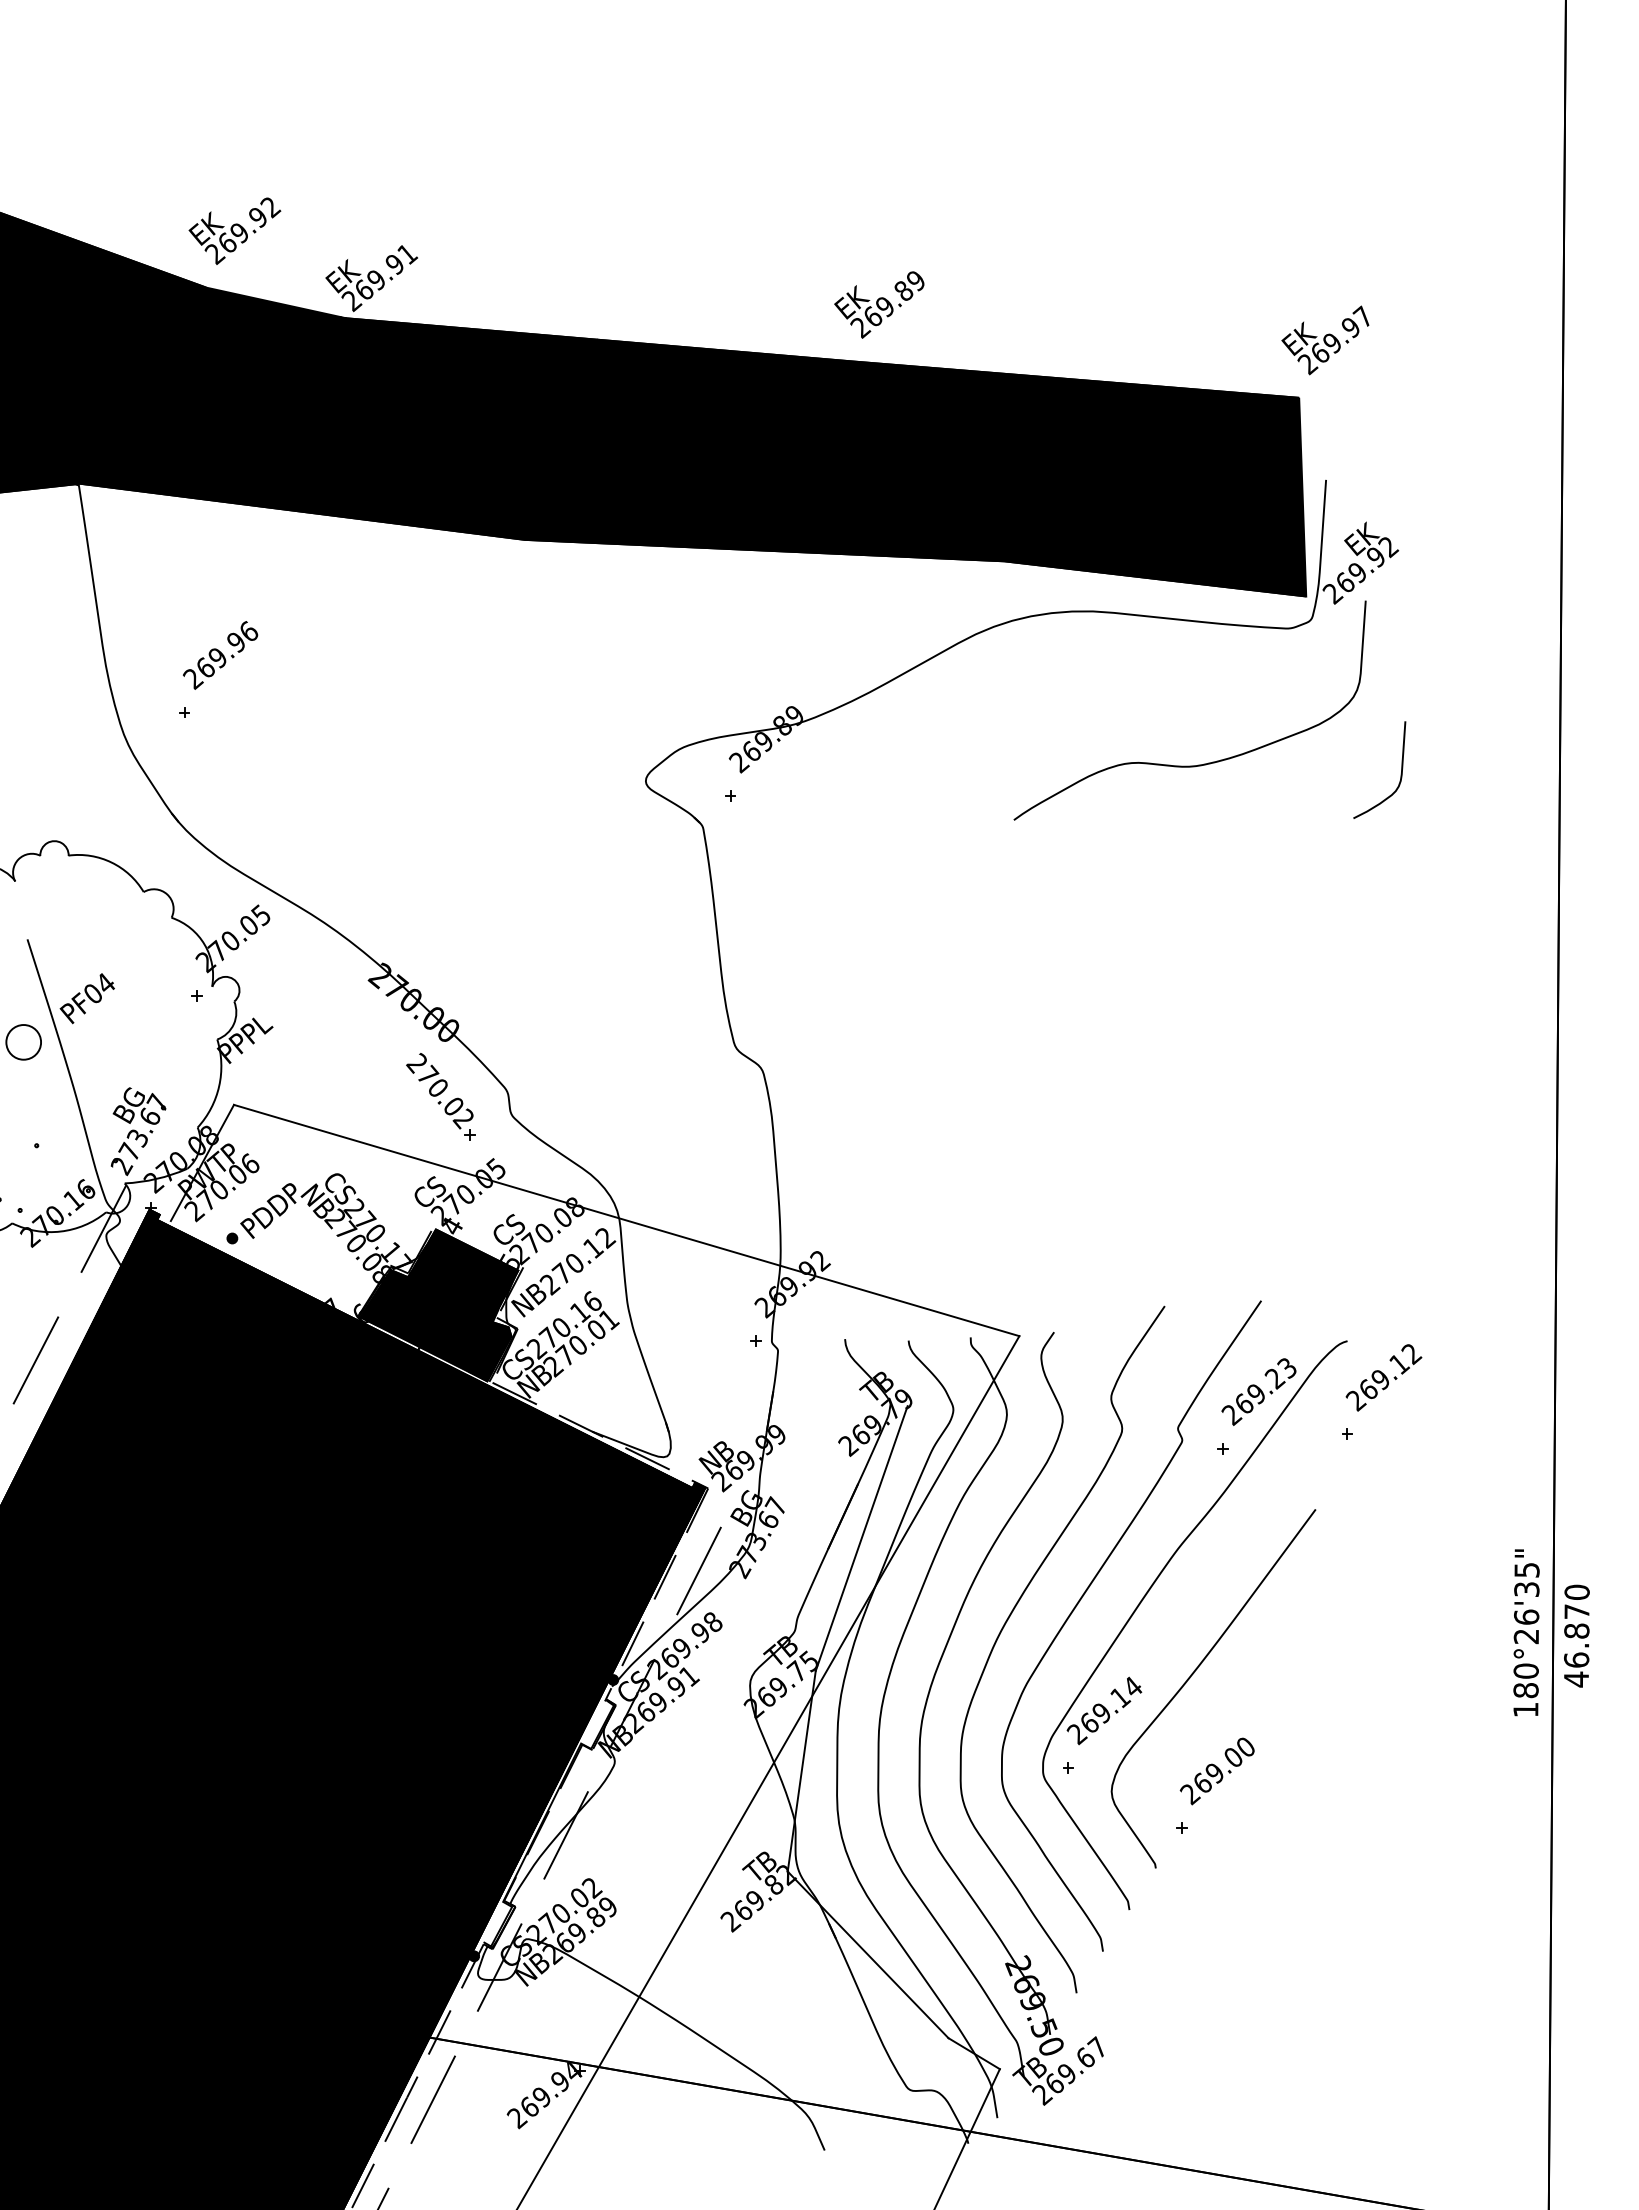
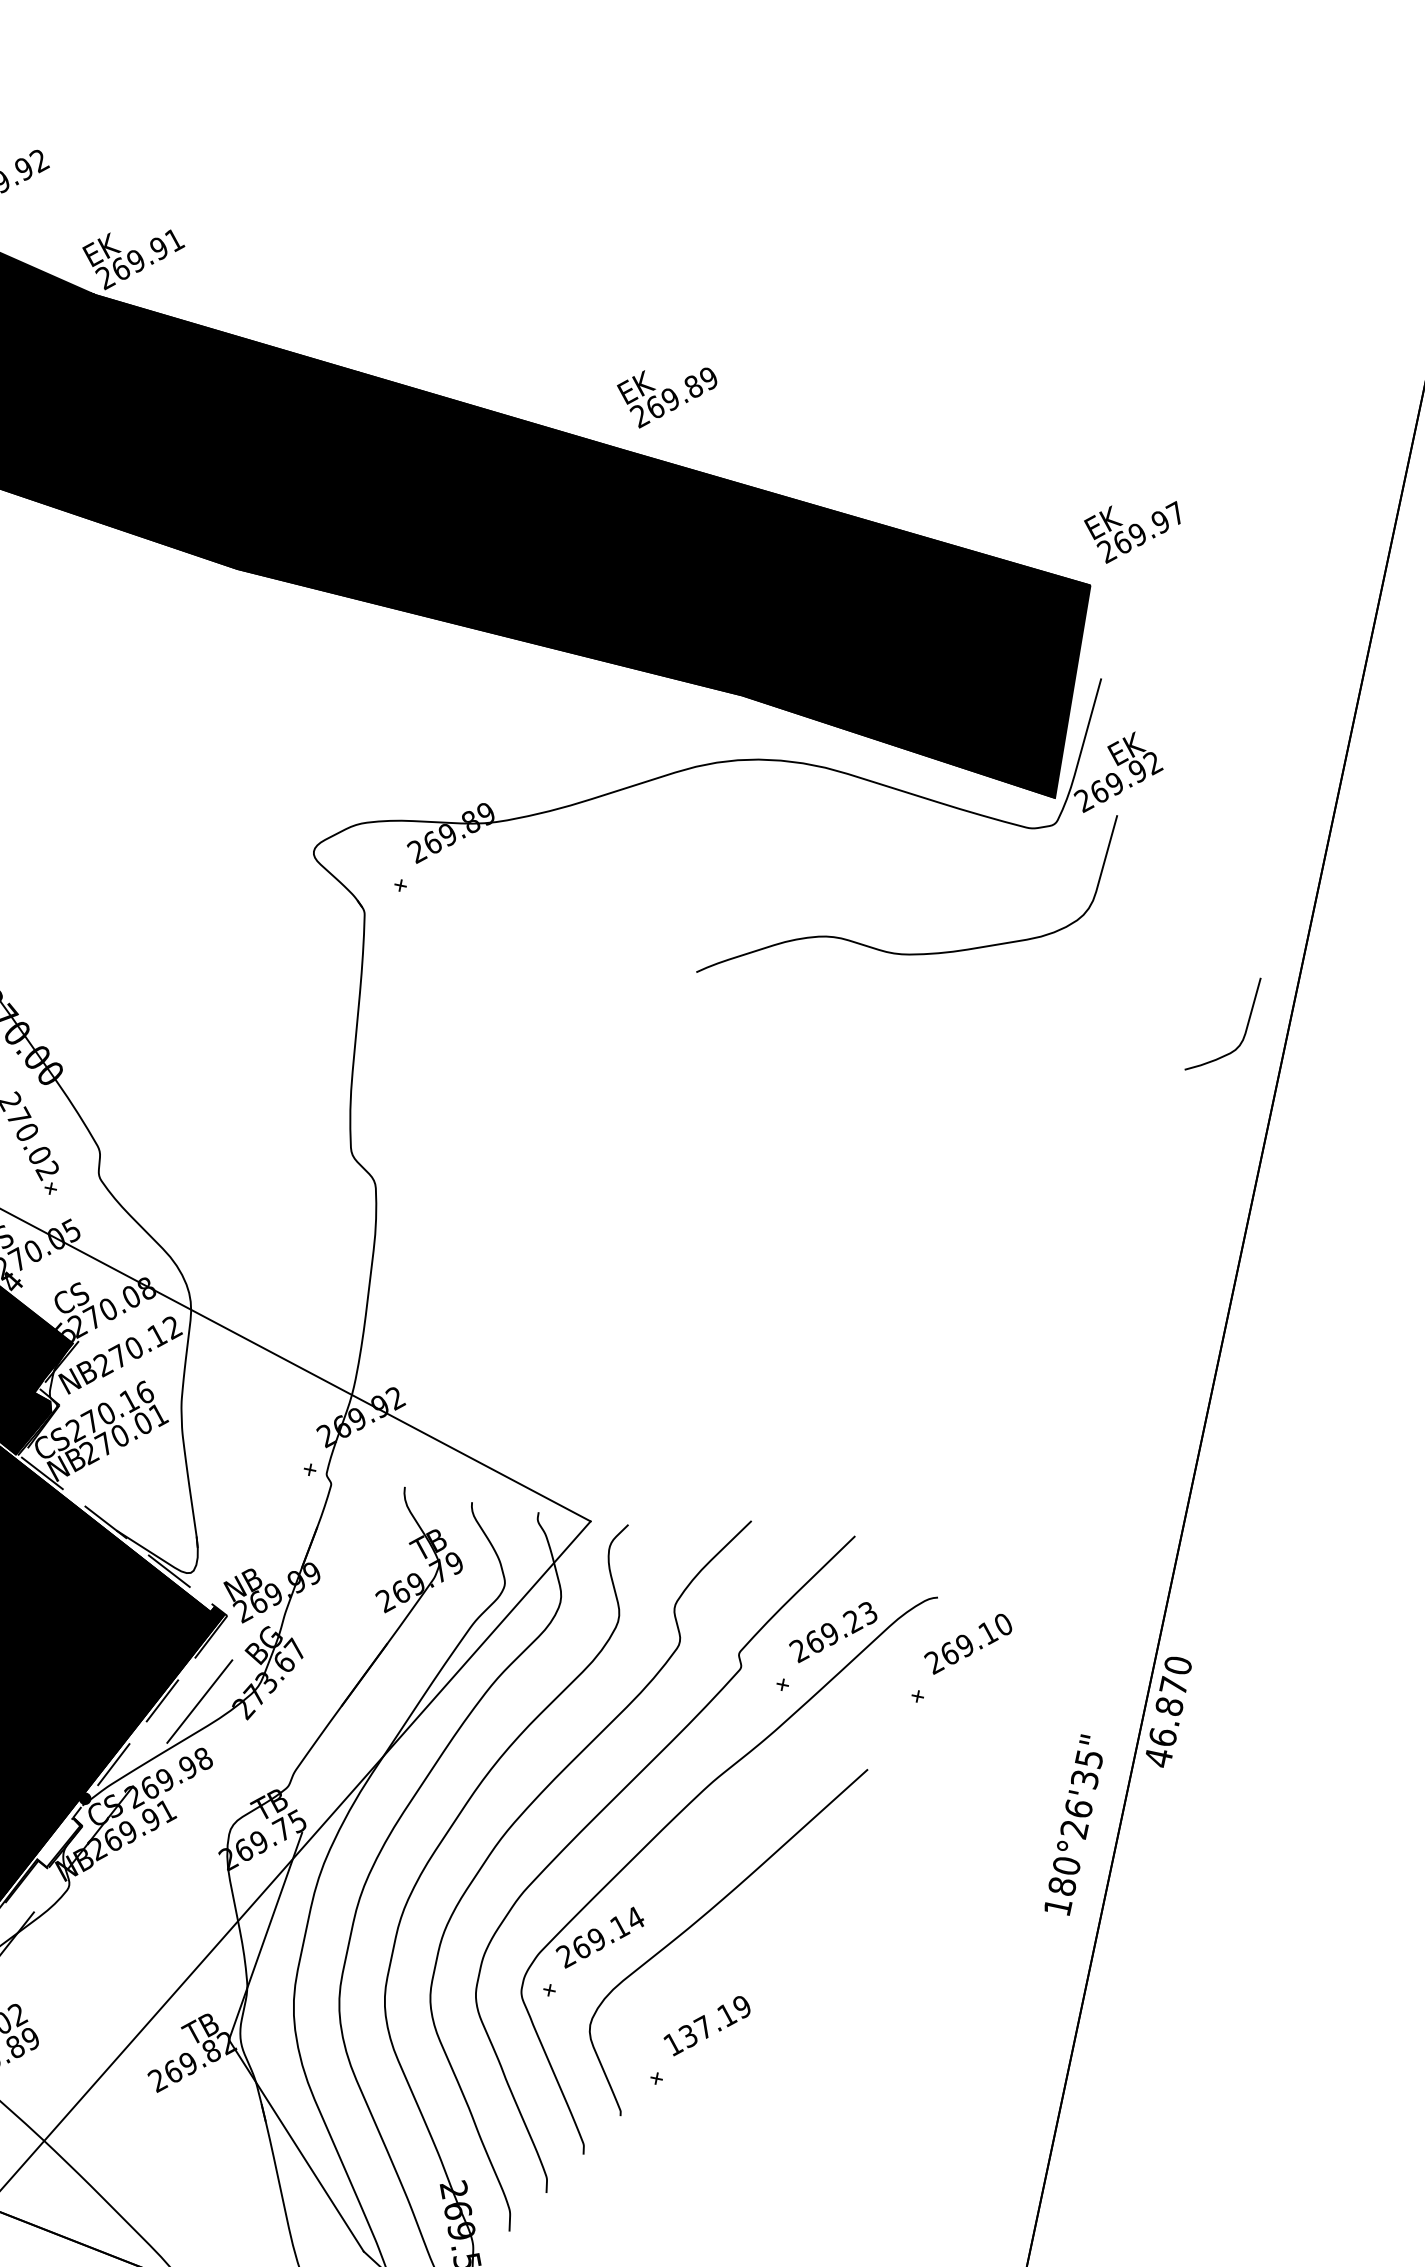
curve: (1400, 773) -> (1244, 1032), moved
text: (1411, 1354) -> (1003, 1625), 269.12 -> 269.10
line: (861, 1538) -> (379, 1702), removed
text: (1526, 1632) -> (1075, 1824), moved
text: (1576, 1635) -> (1168, 1711), moved
text: (1216, 1771) -> (705, 2026), 269.00 -> 137.19

